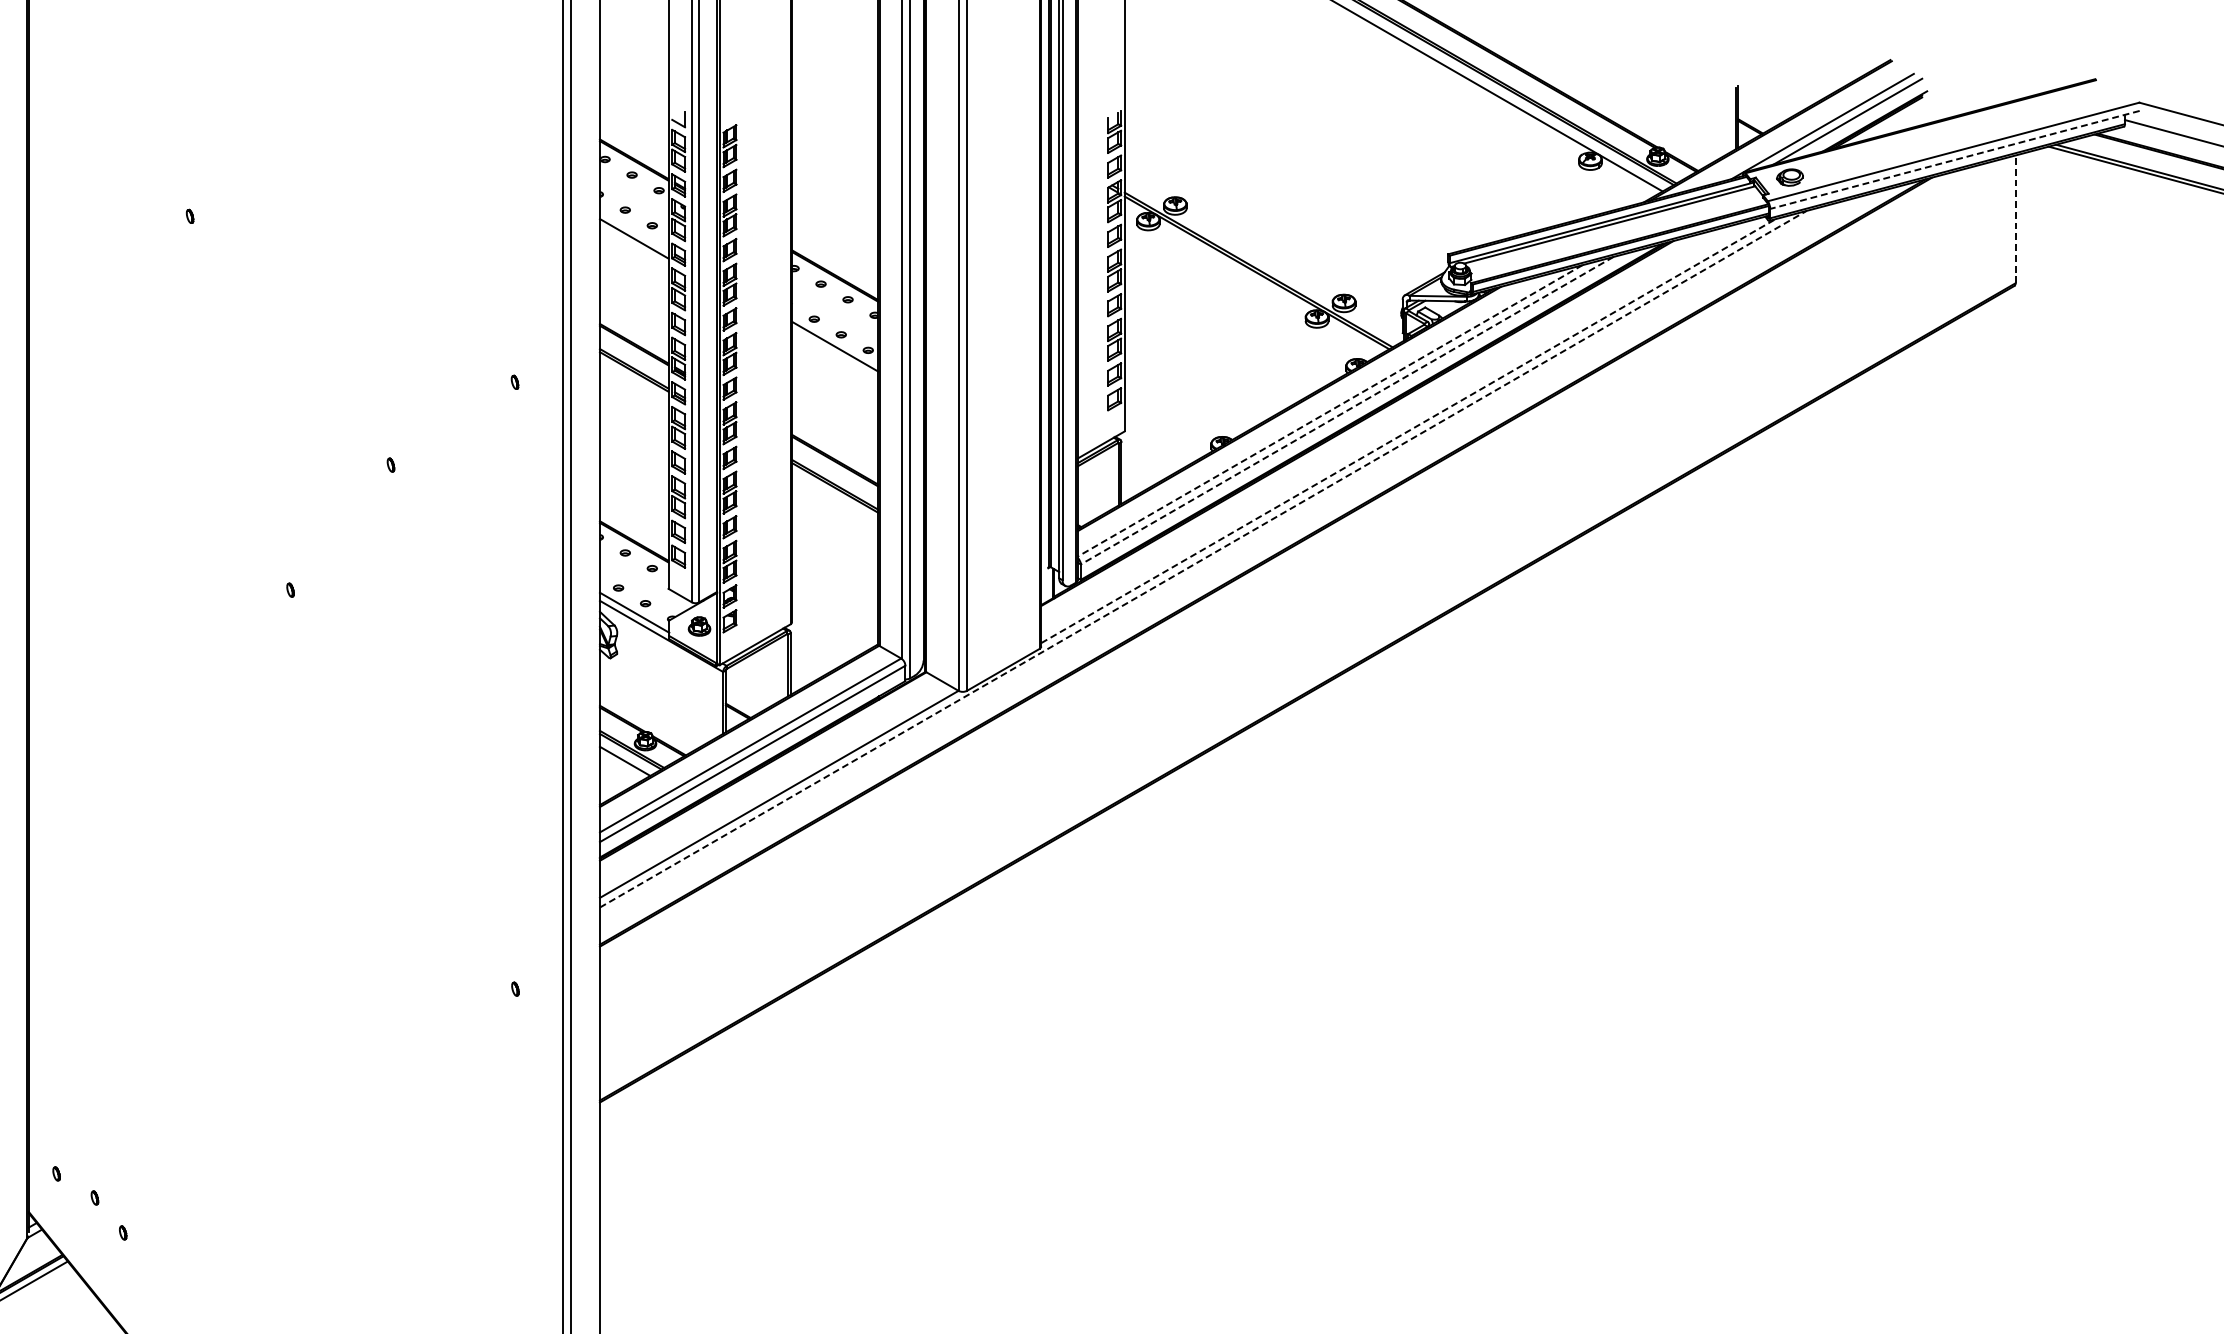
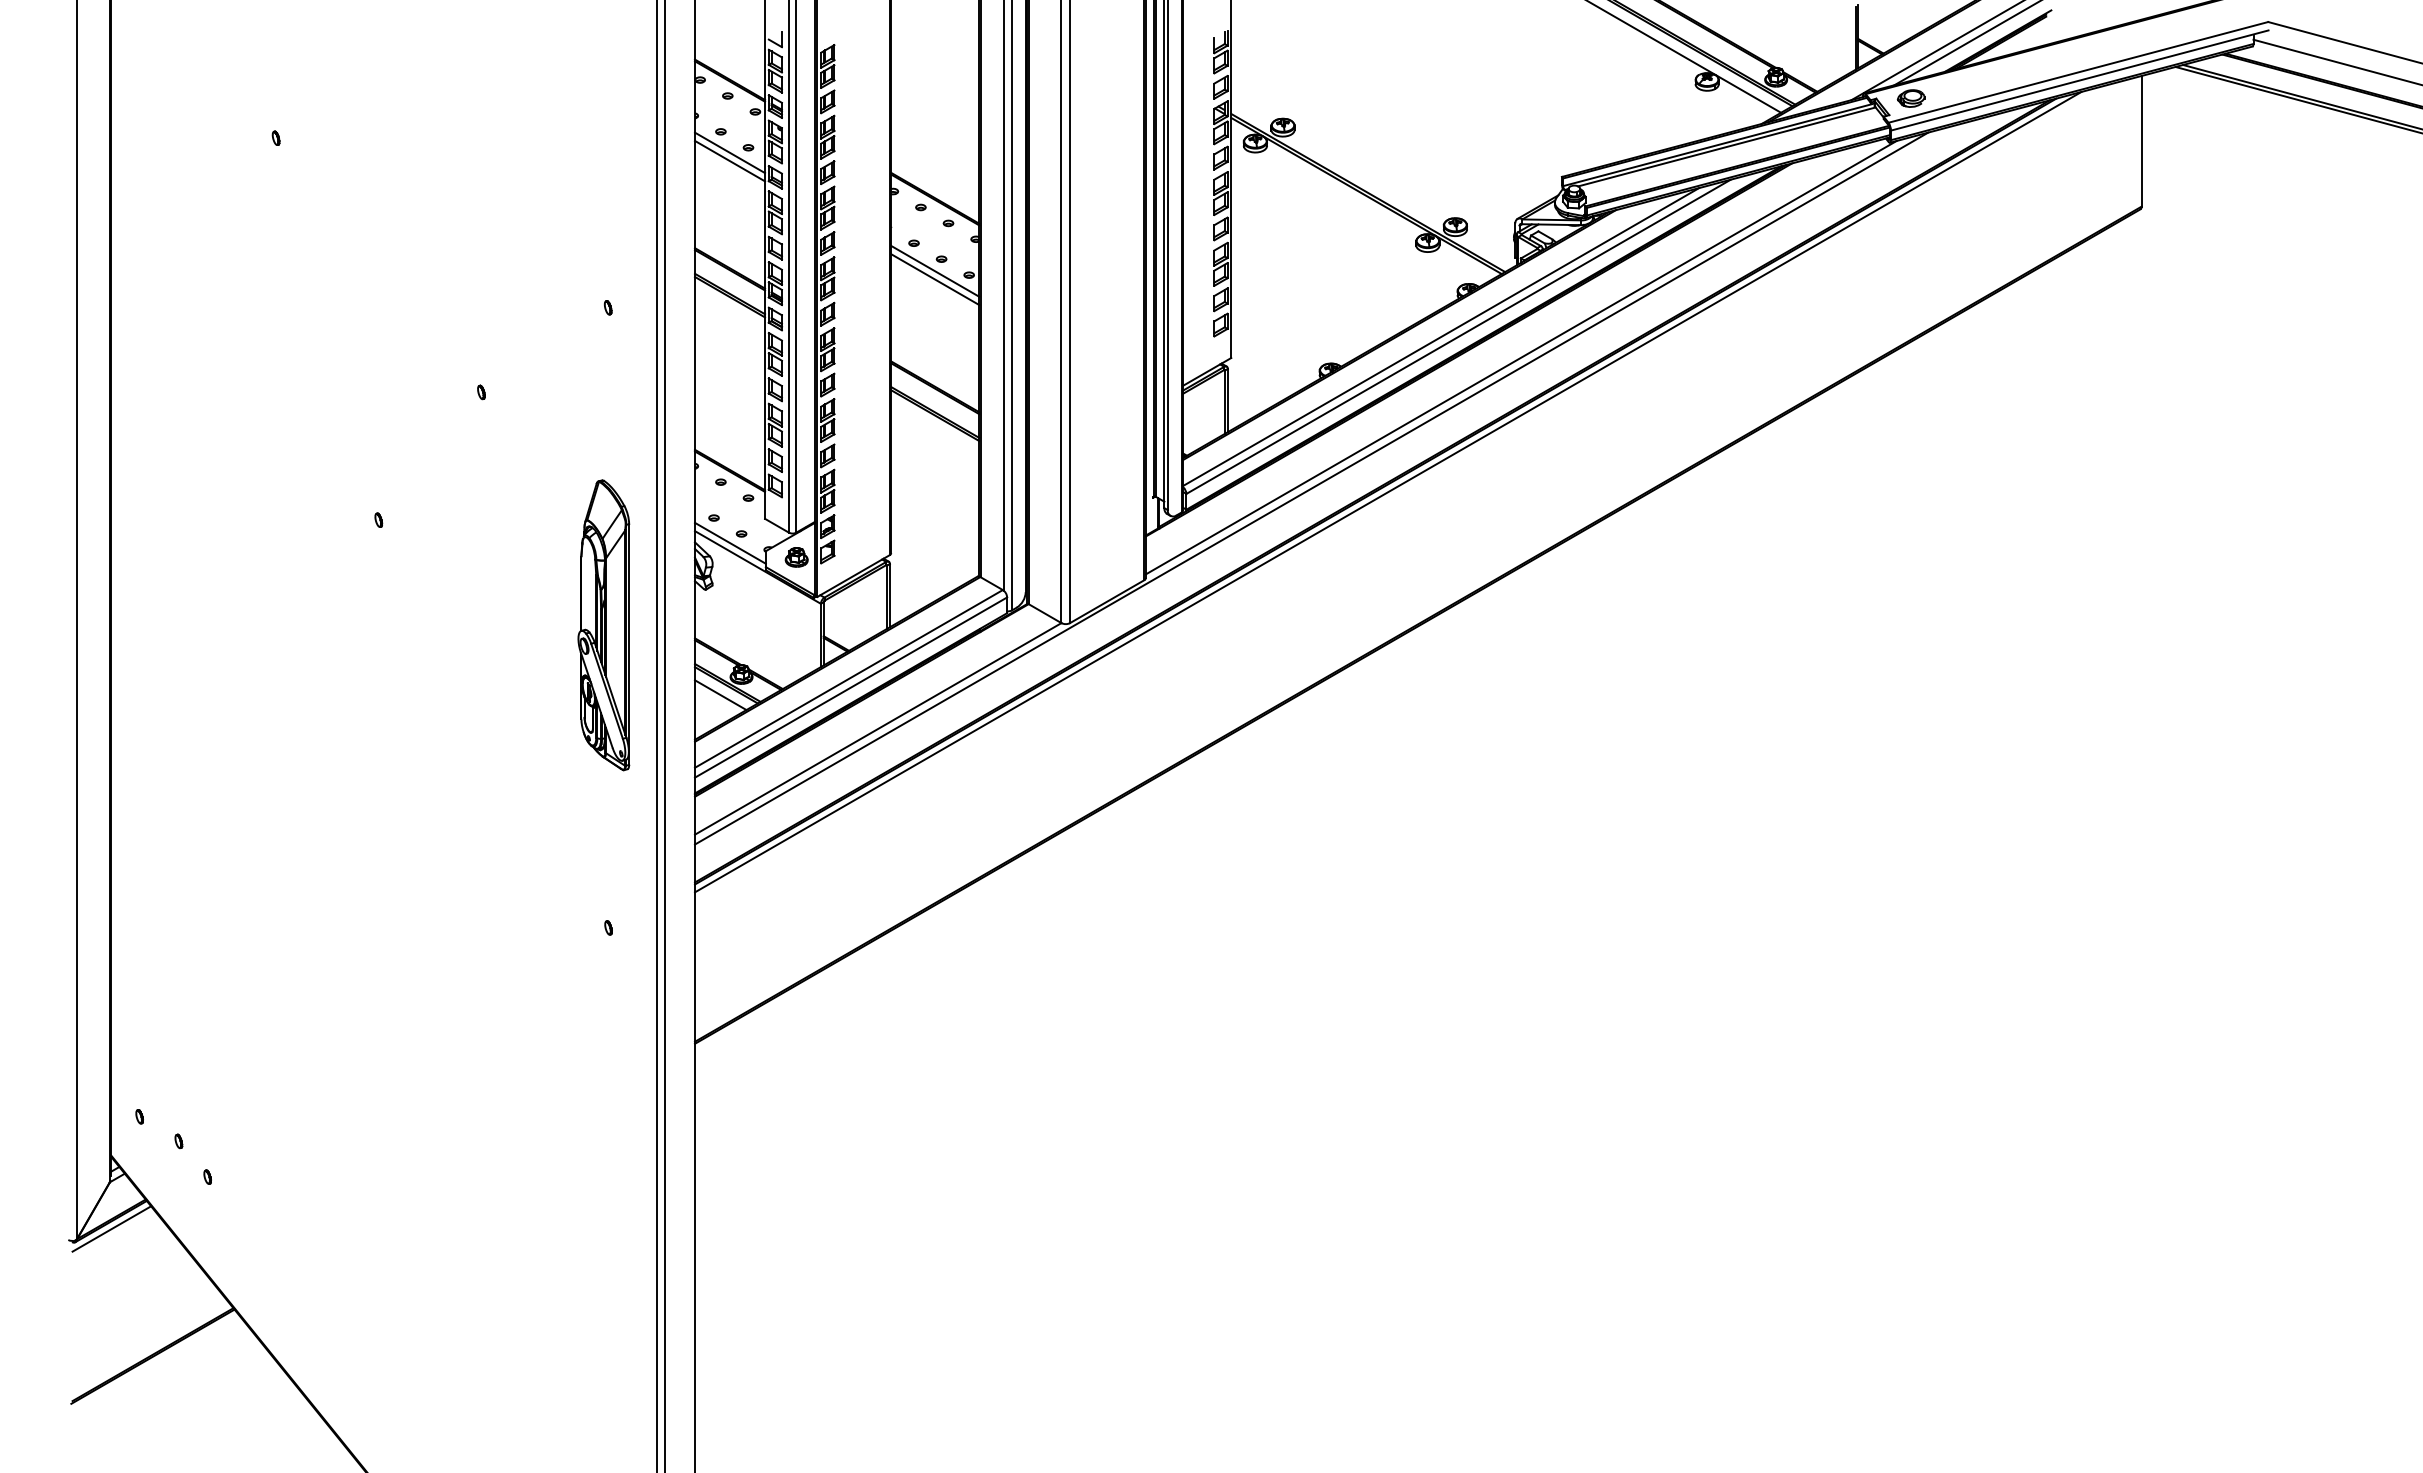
line: (1954, 159) -> (2079, 80), dashed -> solid
line: (2015, 218) -> (2141, 140), dashed -> solid
line: (634, 230) -> (730, 152), added
line: (835, 354) -> (935, 279), added
line: (1330, 411) -> (1441, 337), dashed -> solid
line: (1347, 411) -> (1458, 337), dashed -> solid
line: (1408, 430) -> (1521, 357), dashed -> solid
line: (1203, 559) -> (1311, 488), dashed -> solid
line: (1278, 562) -> (1388, 491), added
part: (510, 693) -> (603, 625), added

